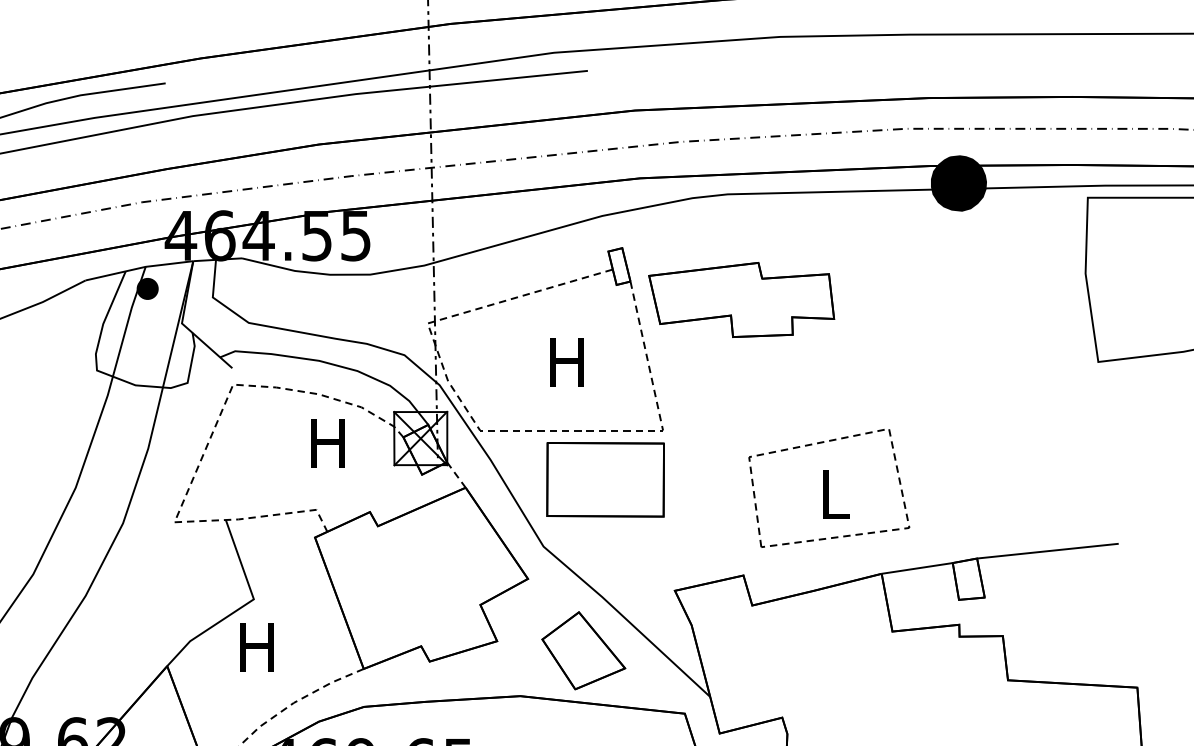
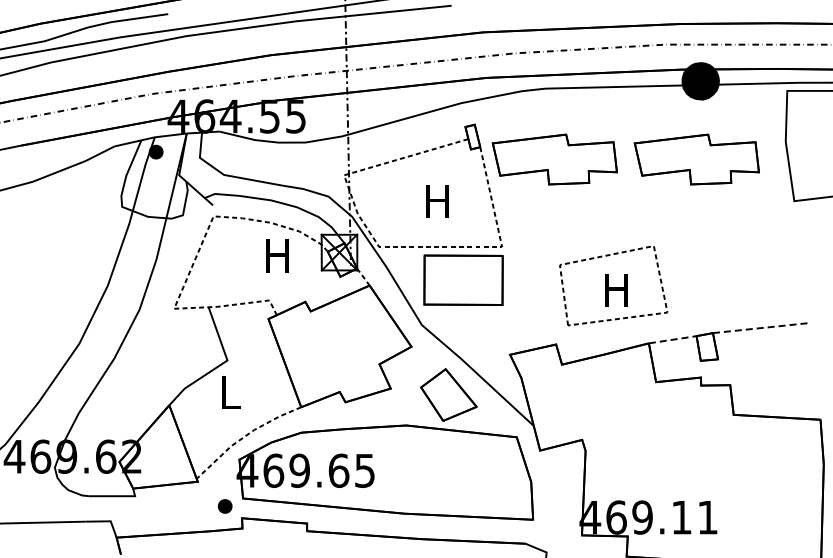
part: (952, 299) -> (696, 159), added
text: (833, 495) -> (616, 290), L -> H
line: (1047, 551) -> (760, 328), solid -> dashed
line: (918, 568) -> (673, 339), solid -> dashed
text: (256, 647) -> (229, 392), H -> L

